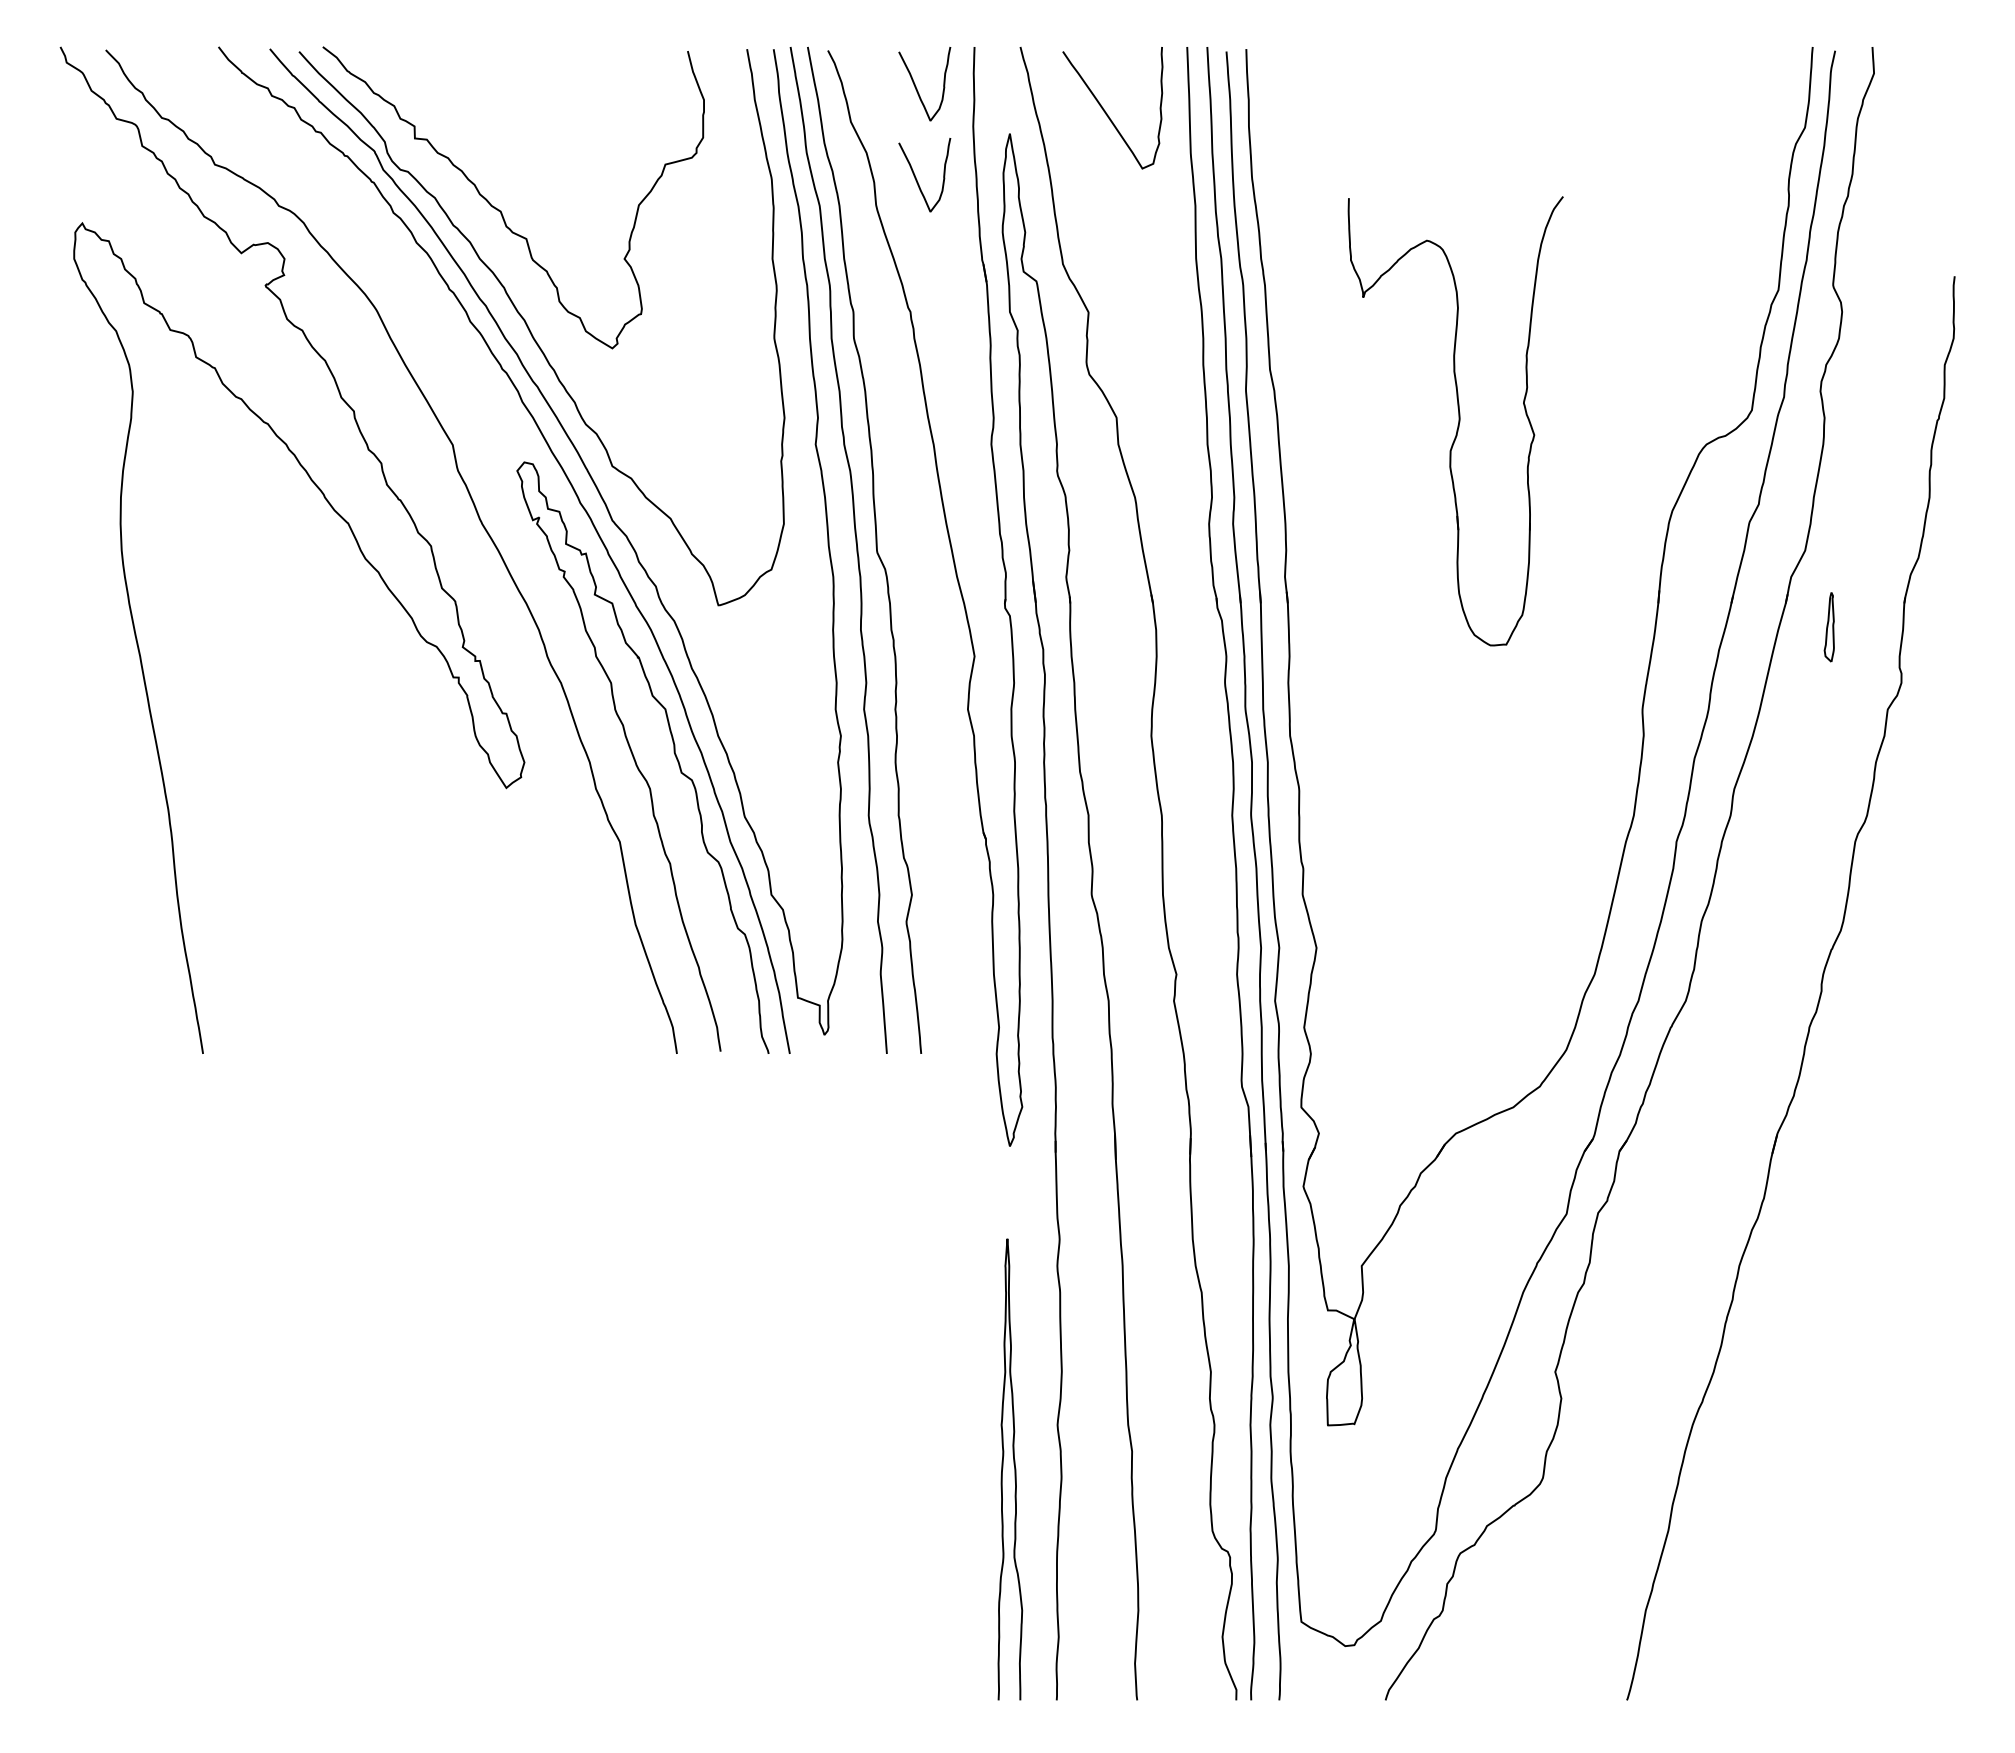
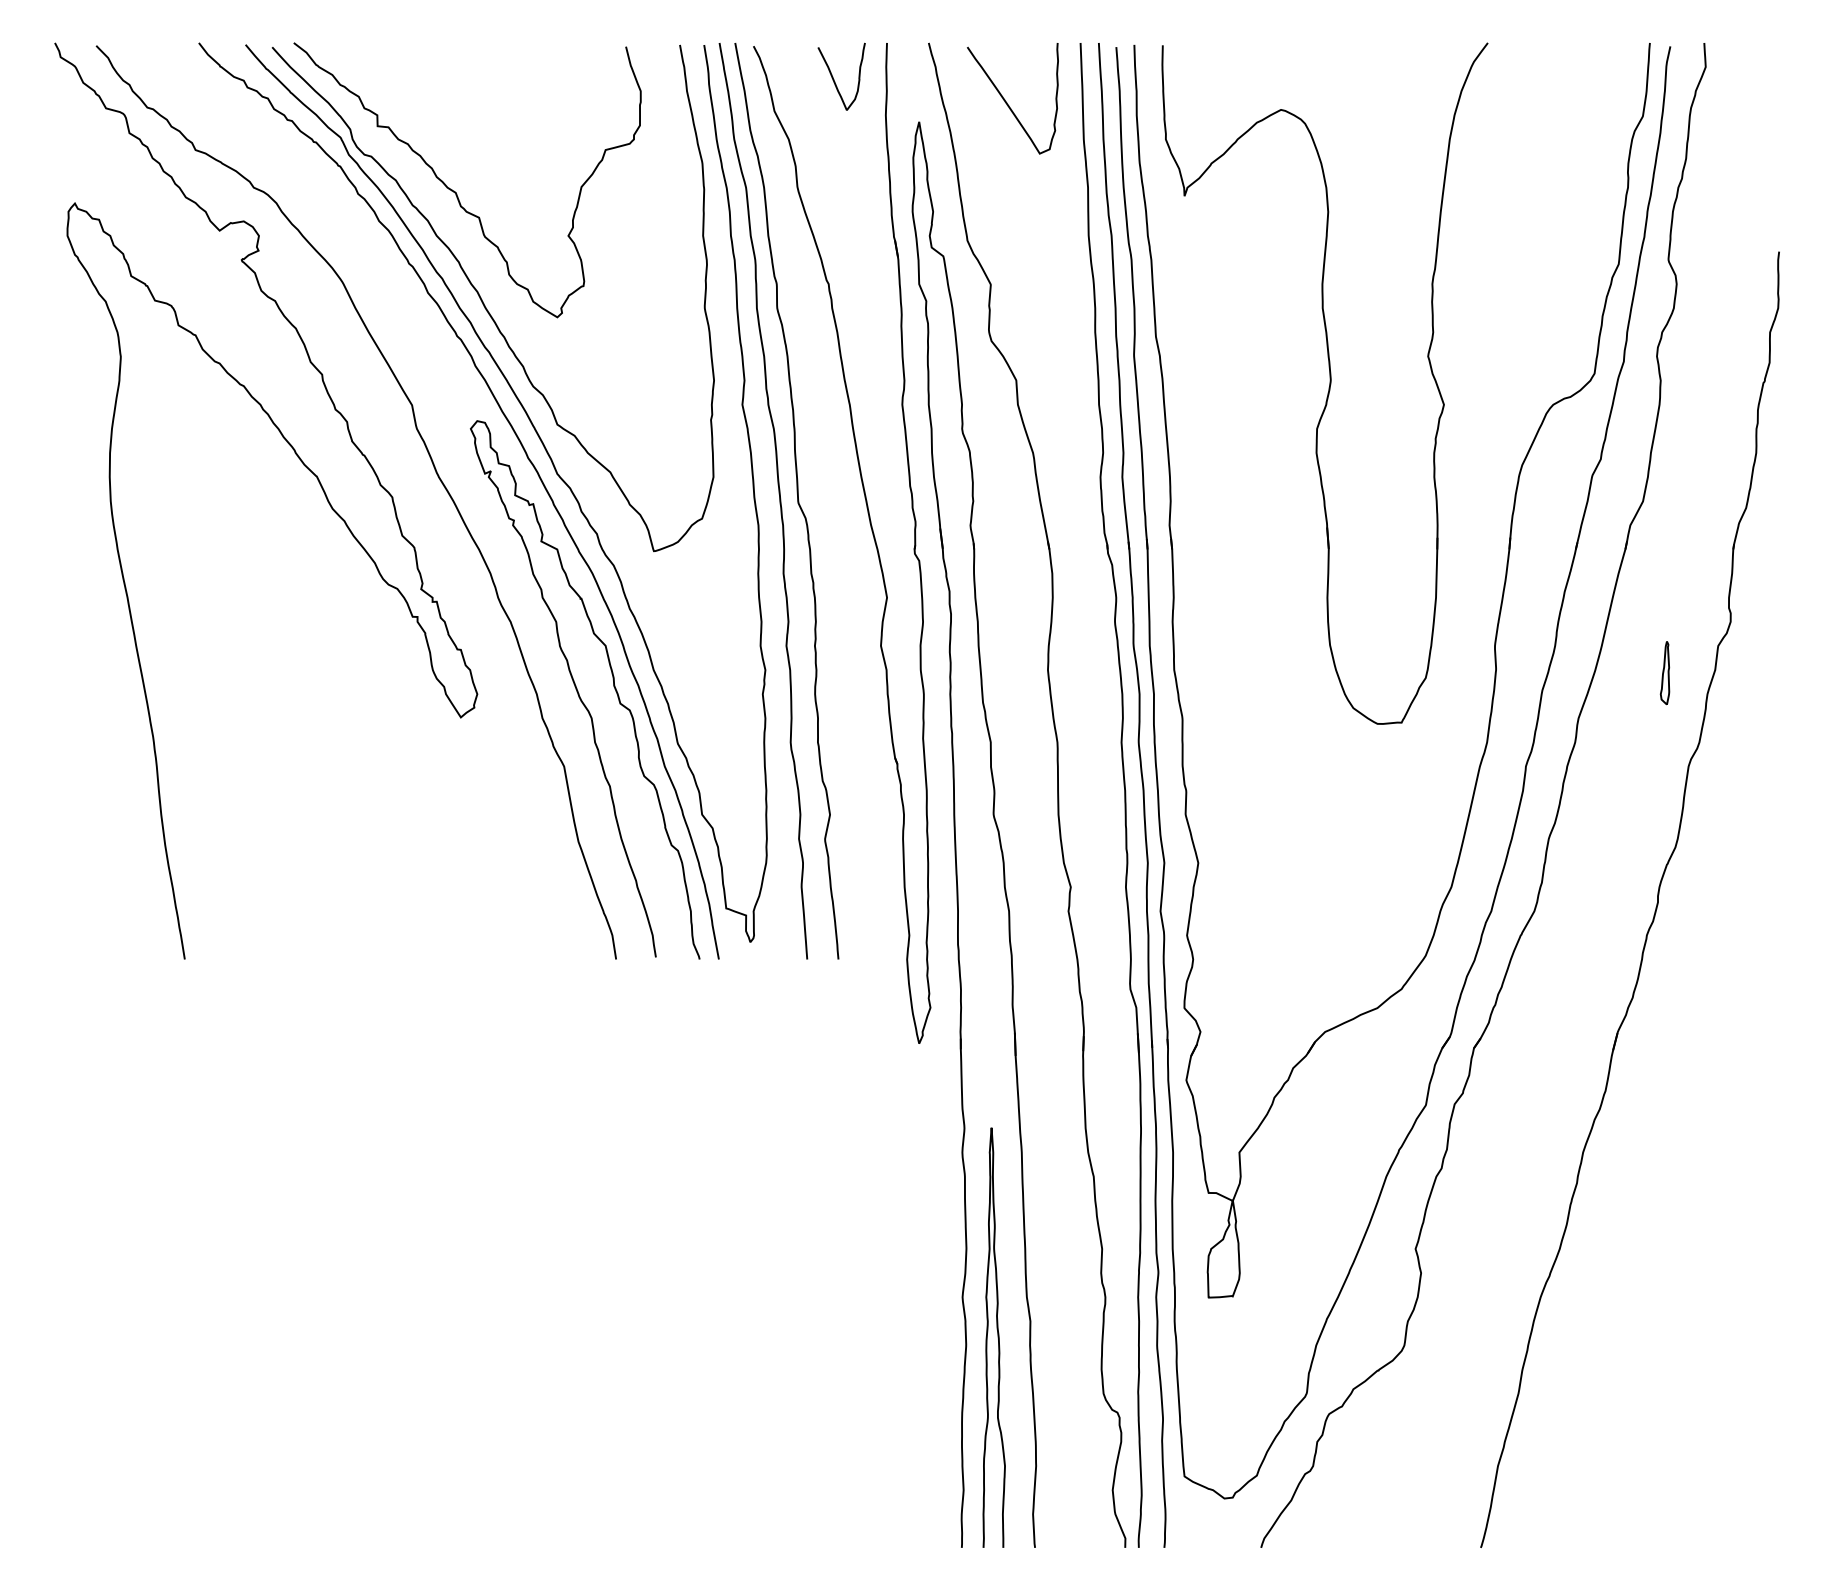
curve: (917, 179) -> (835, 163), removed
part: (1455, 420) -> (1324, 382), size x1.67
part: (1828, 627) -> (1664, 673), moved
curve: (1014, 1469) -> (998, 1337), moved

